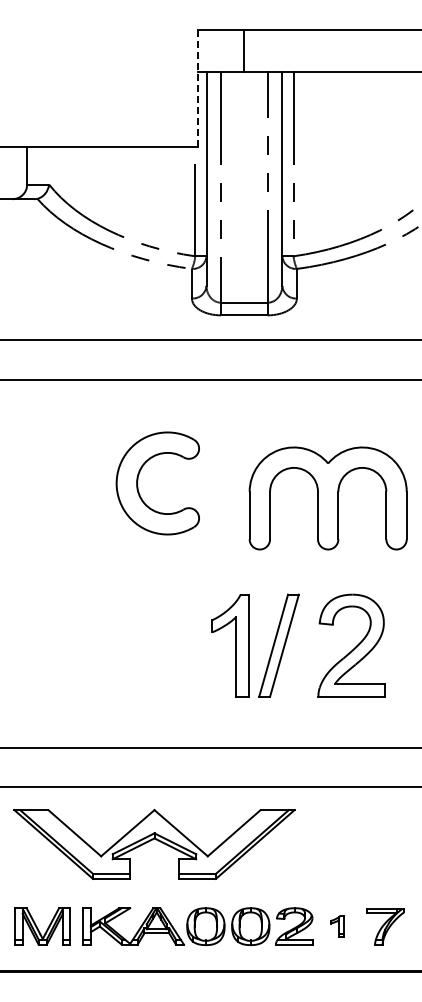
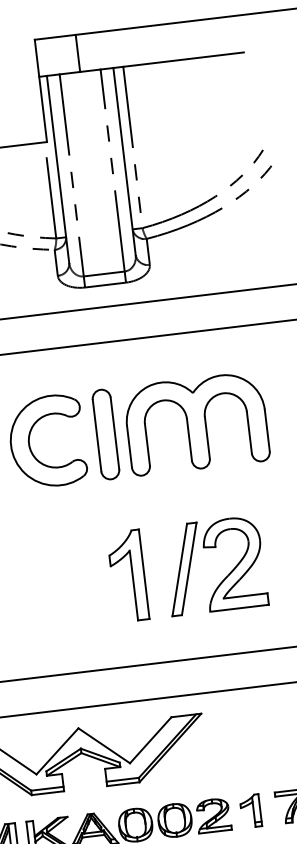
line: (197, 88) -> (40, 91), dashed -> solid
part: (224, 483) -> (105, 434), added
part: (327, 498) -> (196, 423), moved
part: (278, 645) -> (184, 569), moved
part: (336, 926) -> (250, 811), size x1.67

